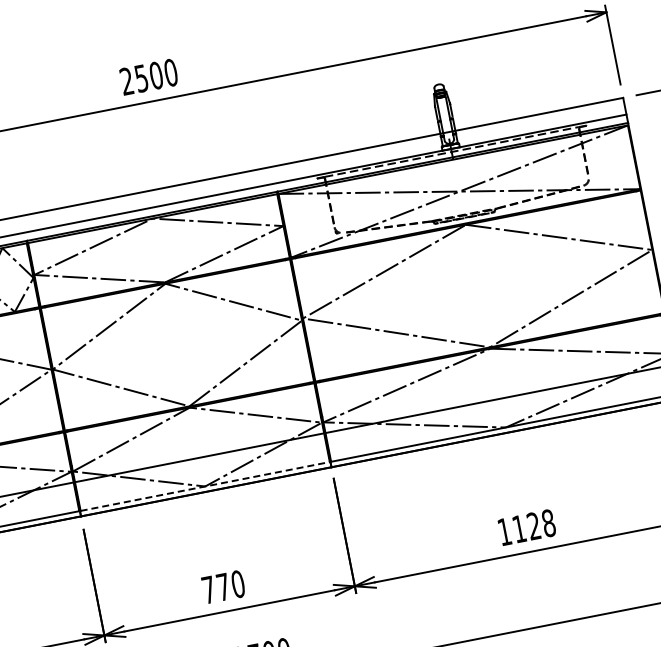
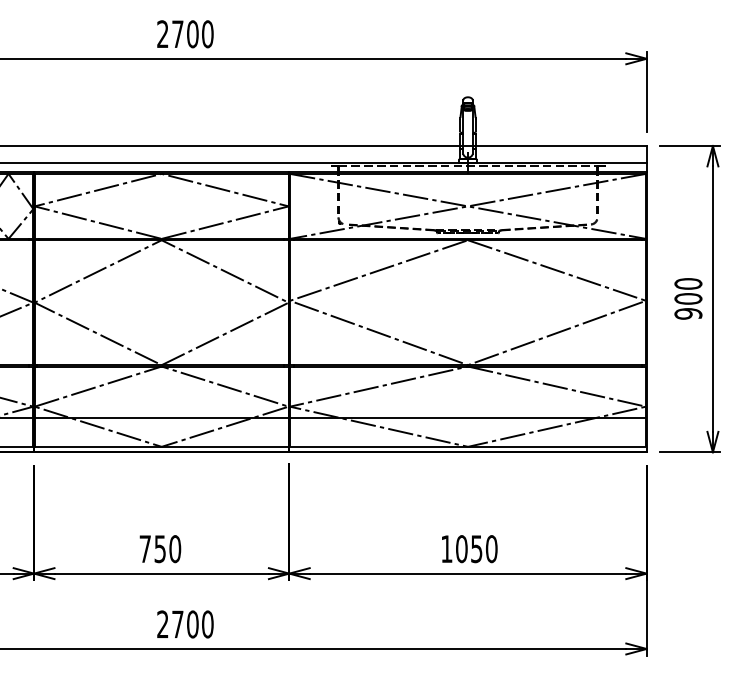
text: (141, 78) -> (177, 34), 2500 -> 2700
line: (204, 486) -> (161, 446), dashed -> solid
text: (533, 526) -> (476, 549), 1128 -> 1050
text: (222, 587) -> (159, 549), 770 -> 750

